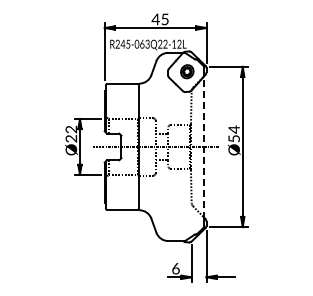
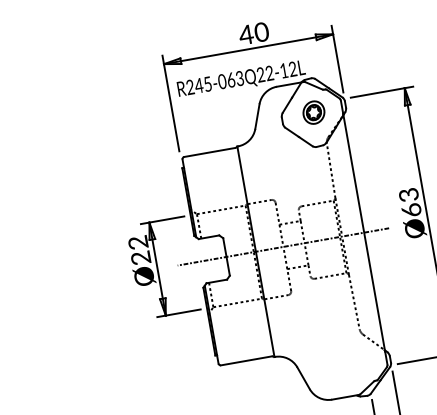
text: (165, 19) -> (262, 32), 45 -> 40
text: (233, 133) -> (408, 201), Ø54 -> Ø63
line: (204, 146) -> (364, 231), dashed -> solid

